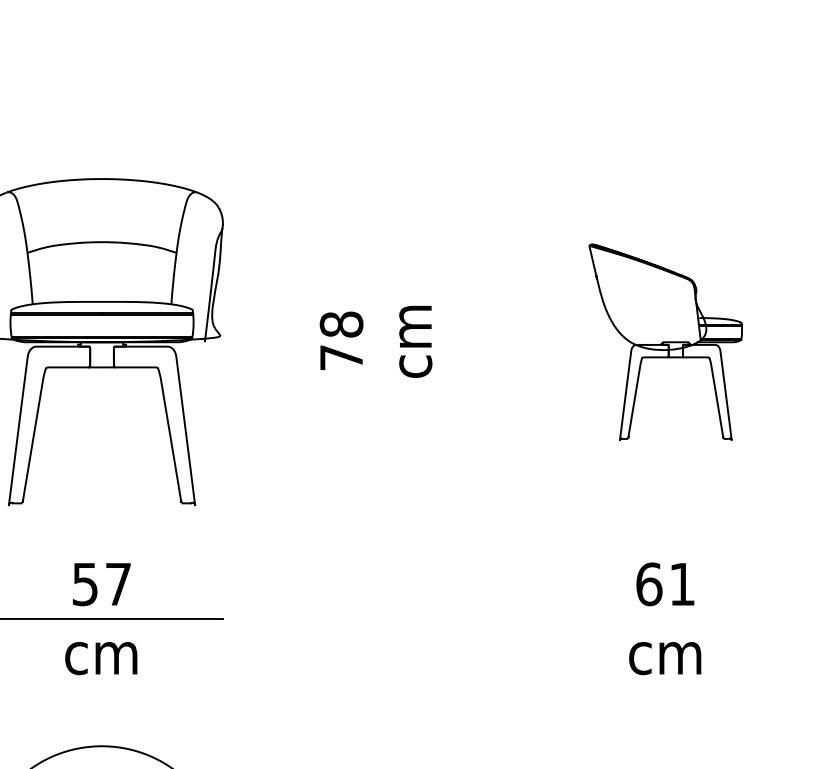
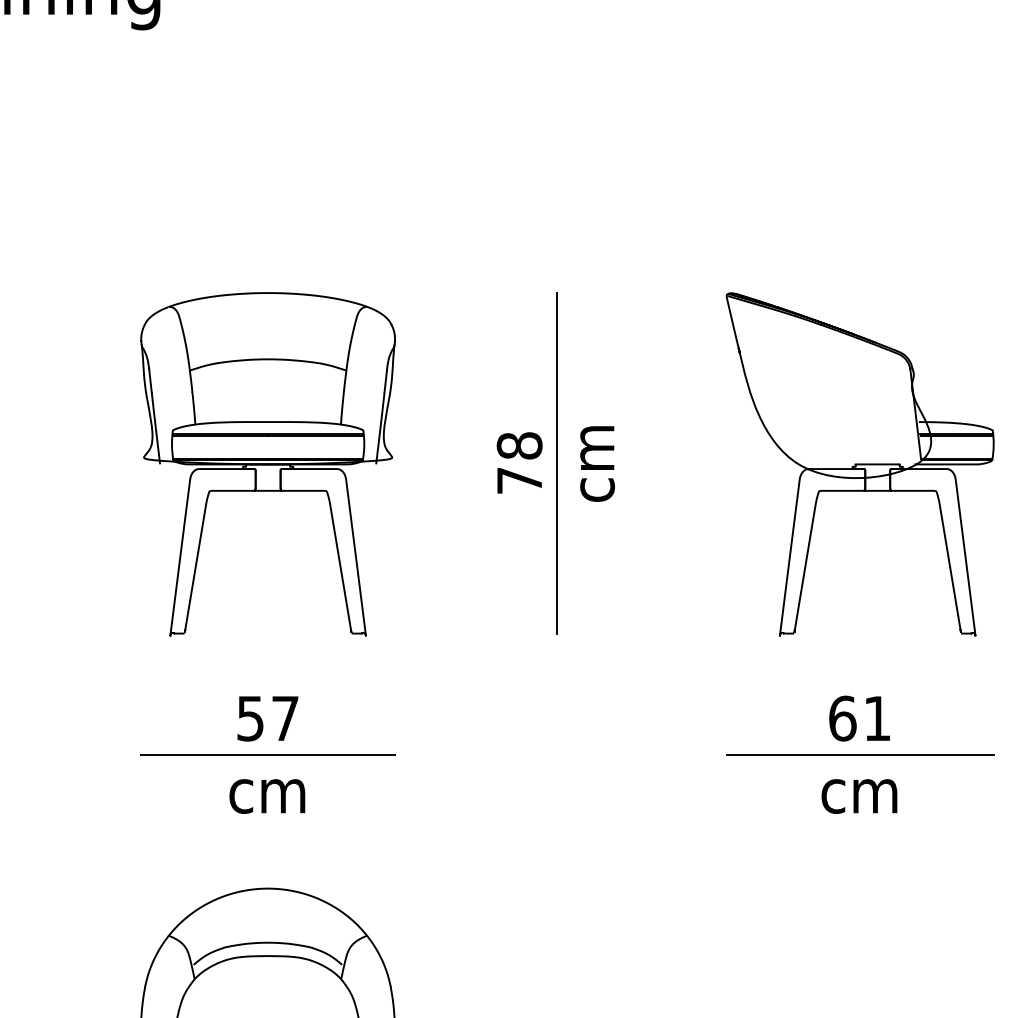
line: (376, 341) -> (556, 463), added
part: (665, 342) -> (859, 464), size x1.67
line: (665, 619) -> (859, 755), added

